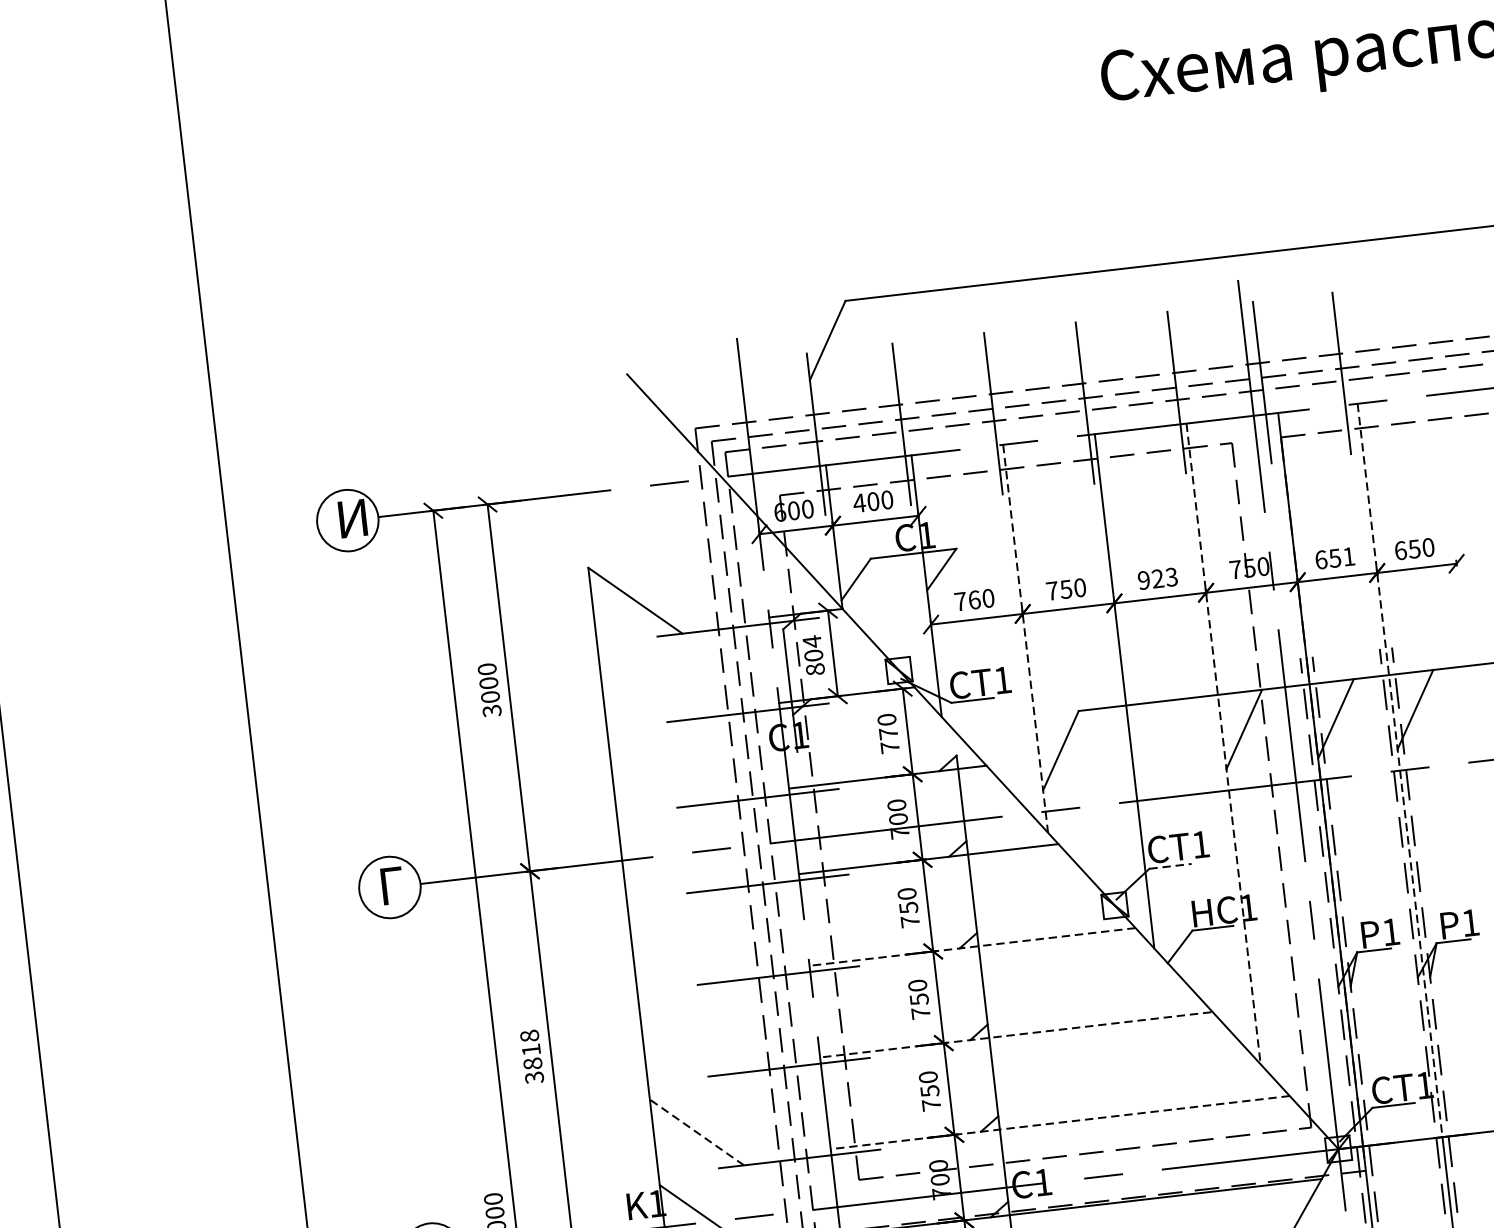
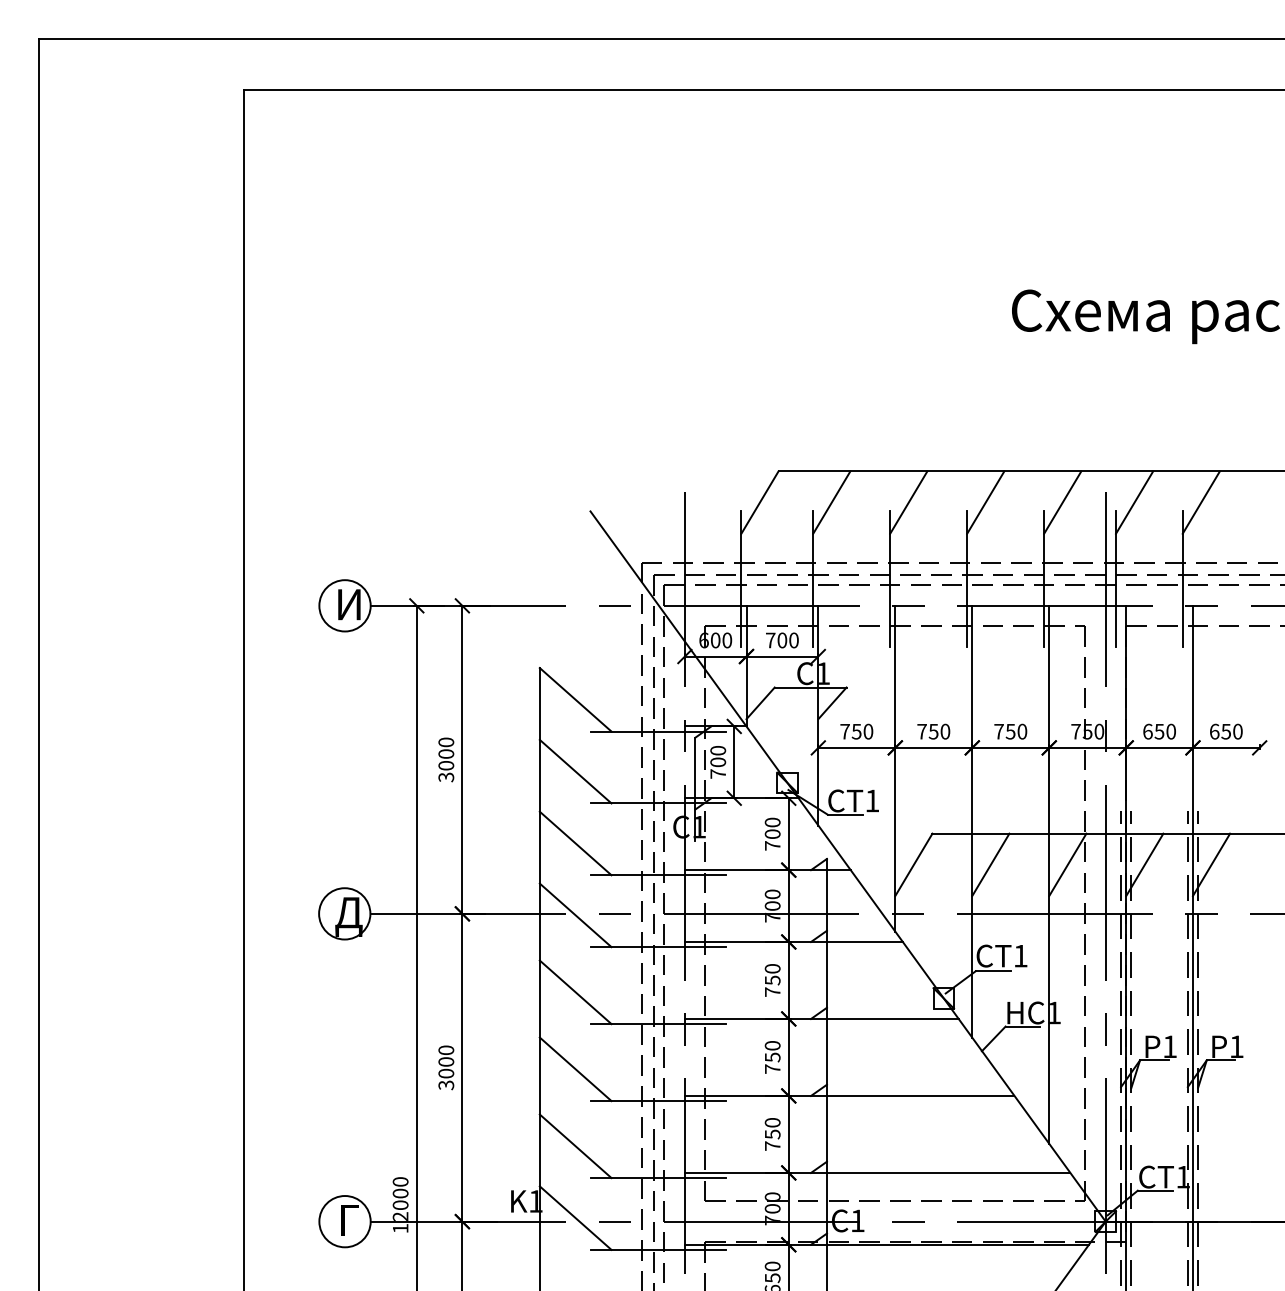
line: (1352, 279) -> (1200, 502), added
line: (1273, 288) -> (1134, 502), added
line: (1188, 298) -> (1062, 502), added
line: (1096, 309) -> (985, 502), added
line: (1004, 319) -> (908, 502), added
line: (912, 330) -> (831, 502), added
text: (859, 503) -> (770, 640), 400 -> 700
text: (1348, 556) -> (1170, 731), 651 -> 650
text: (1157, 578) -> (1010, 731), 923 -> 750
text: (974, 599) -> (856, 731), 760 -> 750
line: (1025, 638) -> (895, 768), dashed -> solid
text: (814, 654) -> (718, 761), 804 -> 700
line: (645, 686) -> (575, 771), added
text: (888, 732) -> (772, 833), 770 -> 700
line: (1152, 739) -> (990, 864), added
line: (1223, 744) -> (1049, 875), dashed -> solid
line: (1399, 770) -> (1192, 913), dashed -> solid
line: (655, 771) -> (575, 843), added
line: (664, 857) -> (575, 915), added
line: (1170, 866) -> (993, 971), dashed -> solid
text: (394, 890) -> (348, 916), Г -> Д
line: (972, 946) -> (821, 1018), dashed -> solid
line: (675, 949) -> (575, 992), added
line: (1014, 1034) -> (848, 1095), dashed -> solid
line: (686, 1041) -> (575, 1069), added
text: (531, 1049) -> (446, 1061), 3818 -> 3000
line: (1060, 1122) -> (877, 1172), dashed -> solid
line: (696, 1132) -> (575, 1146), dashed -> solid

